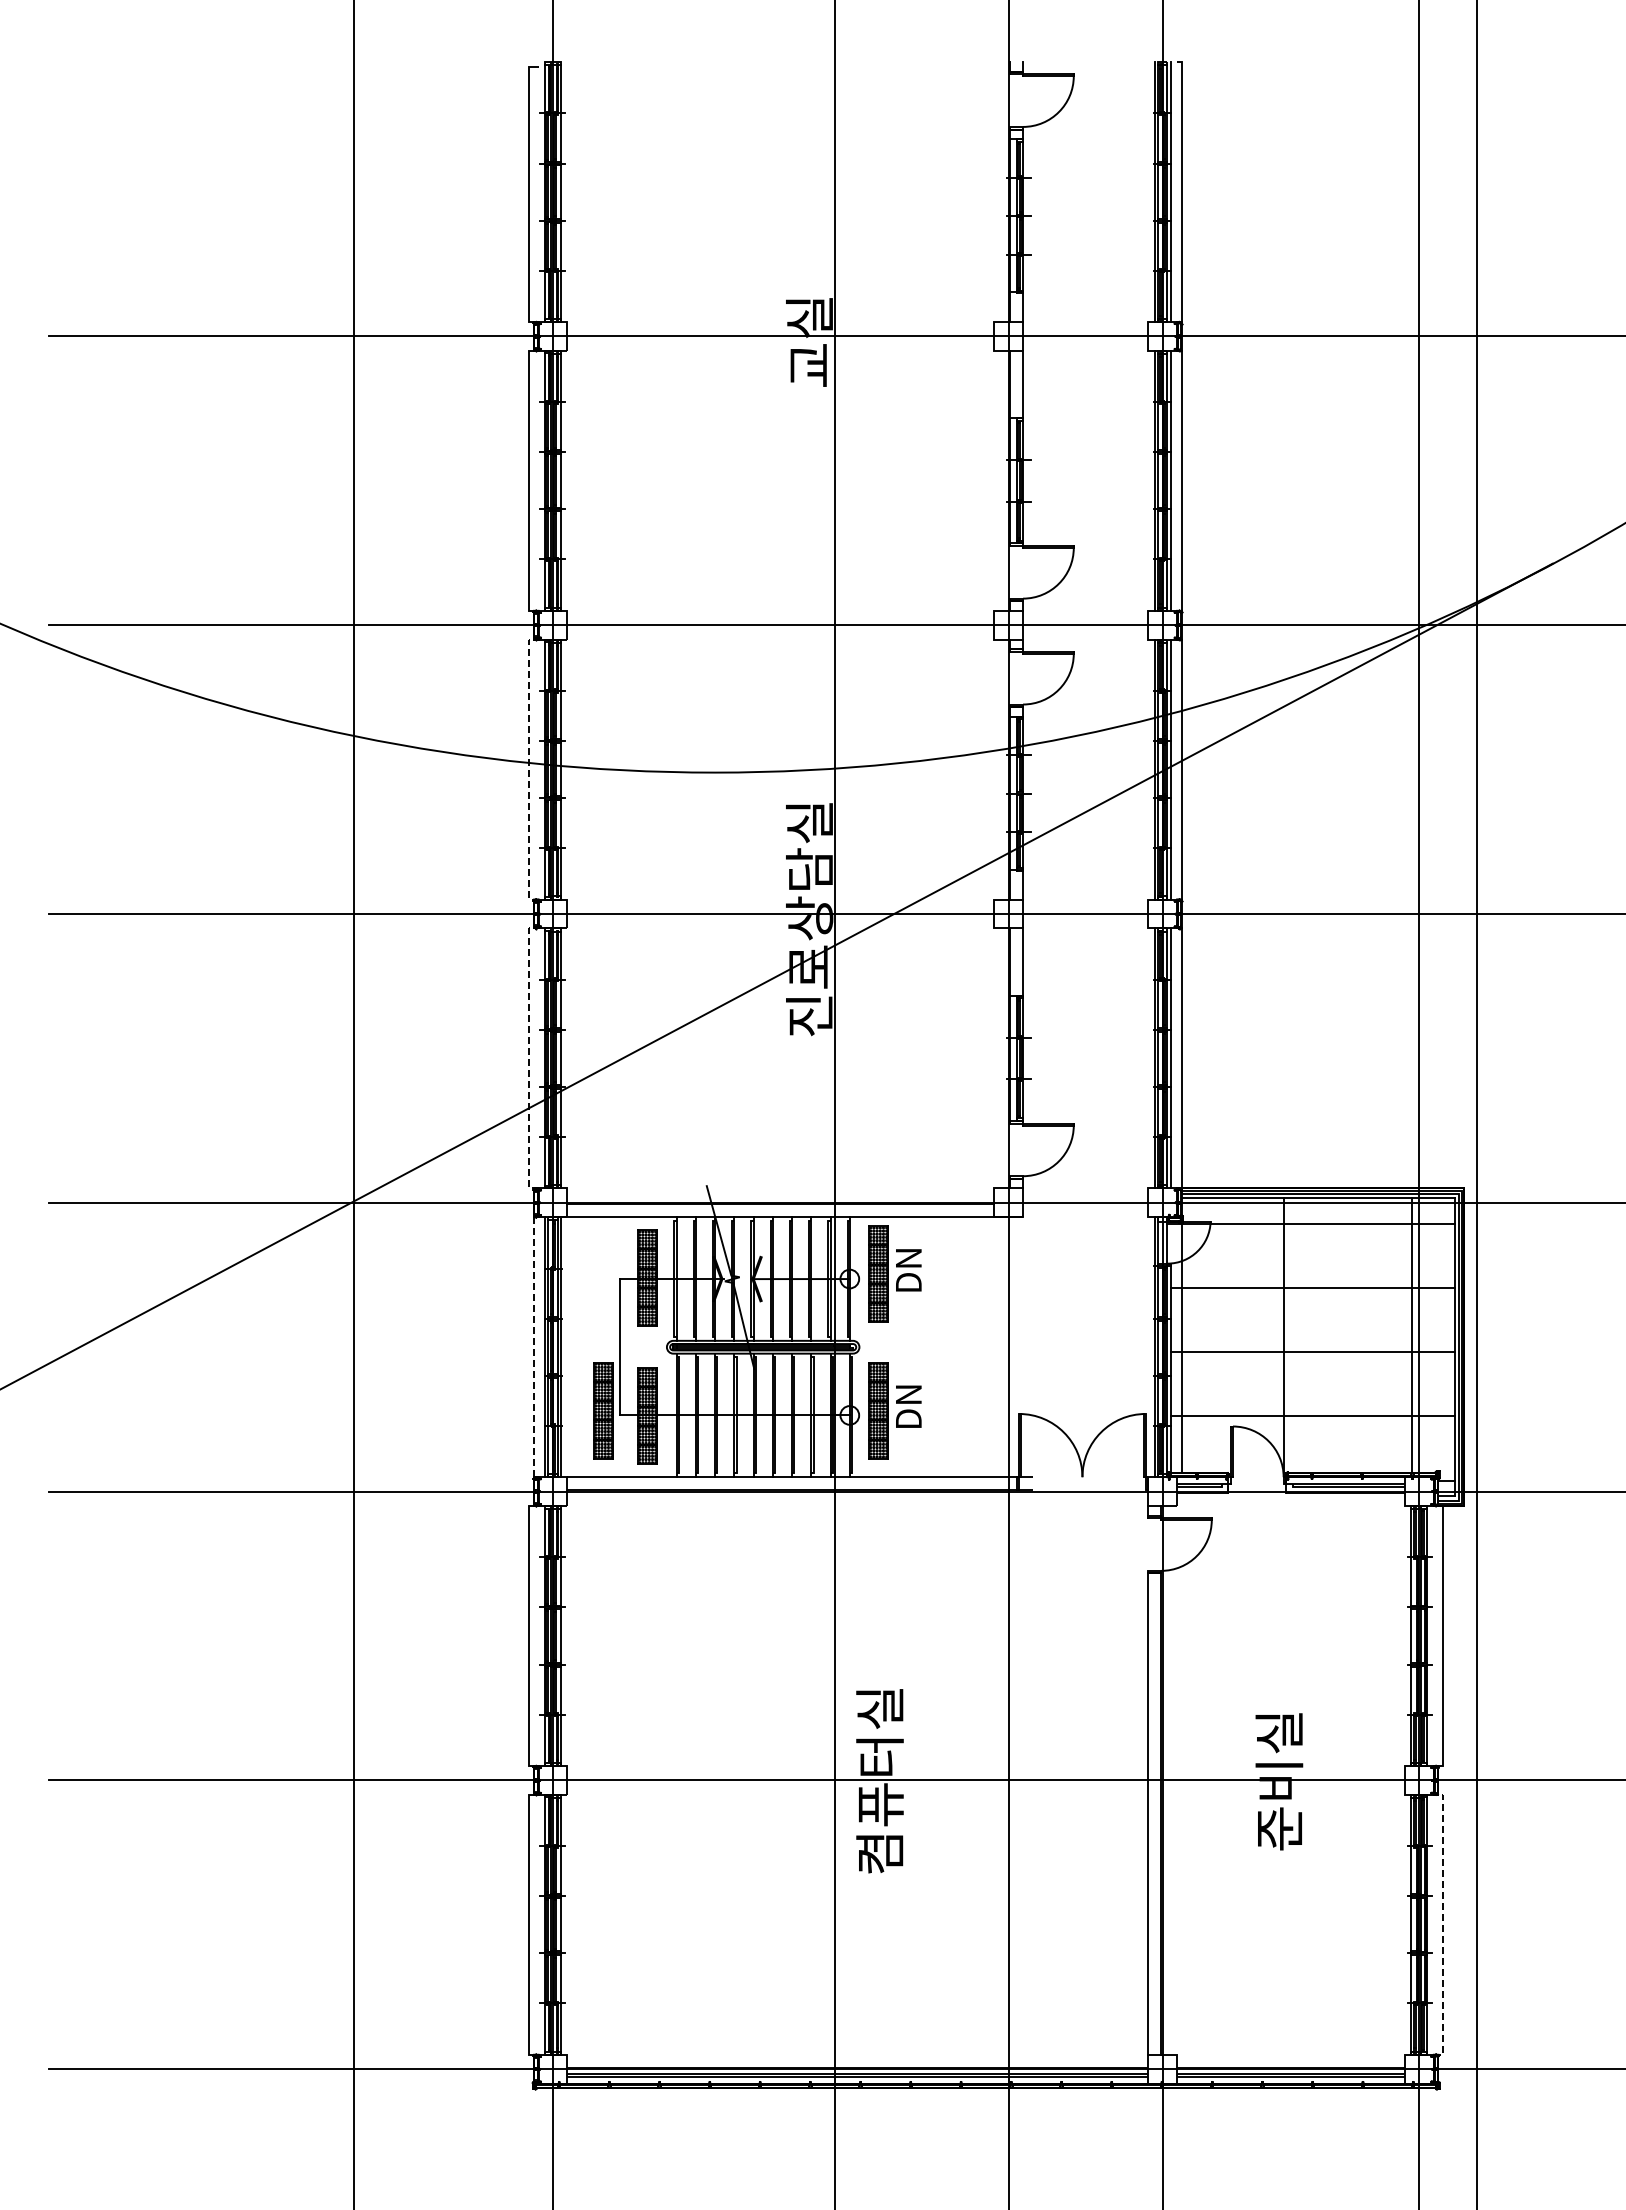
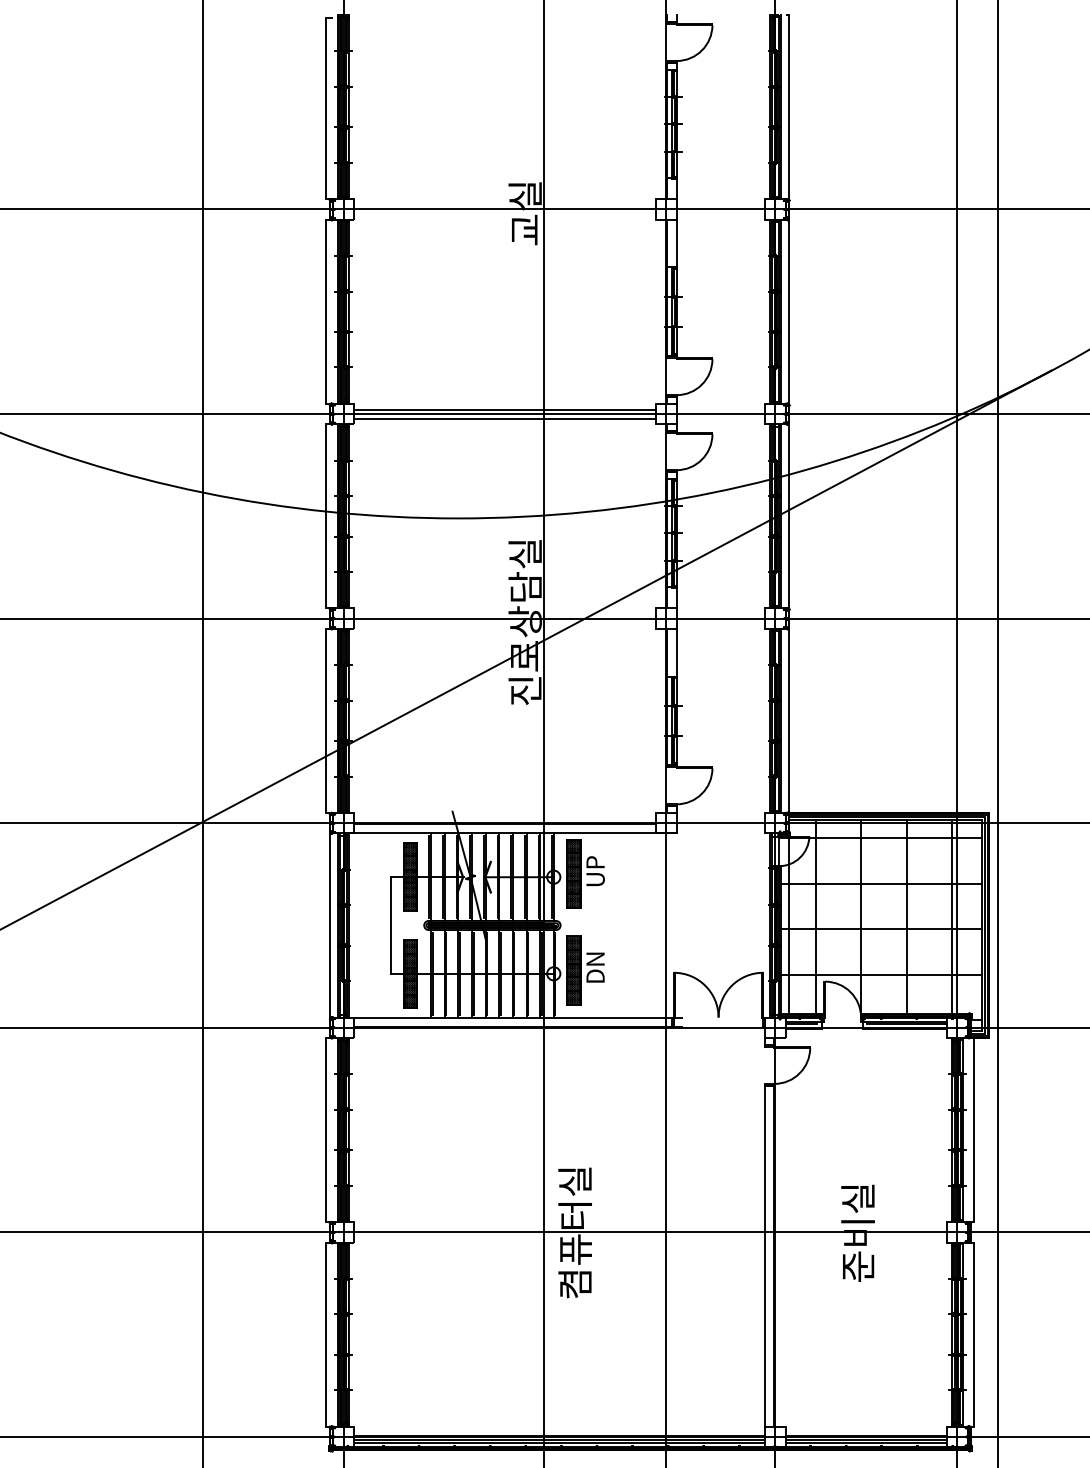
line: (780, 618) -> (504, 409), added
line: (780, 631) -> (504, 418), added
line: (528, 769) -> (326, 516), dashed -> solid
line: (528, 1058) -> (326, 720), dashed -> solid
text: (908, 1270) -> (595, 871), DN -> UP
line: (1347, 1335) -> (906, 917), added
line: (1219, 1337) -> (815, 918), added
line: (534, 1347) -> (330, 925), dashed -> solid
part: (603, 1410) -> (379, 970), removed
line: (1443, 1924) -> (974, 1334), dashed -> solid

